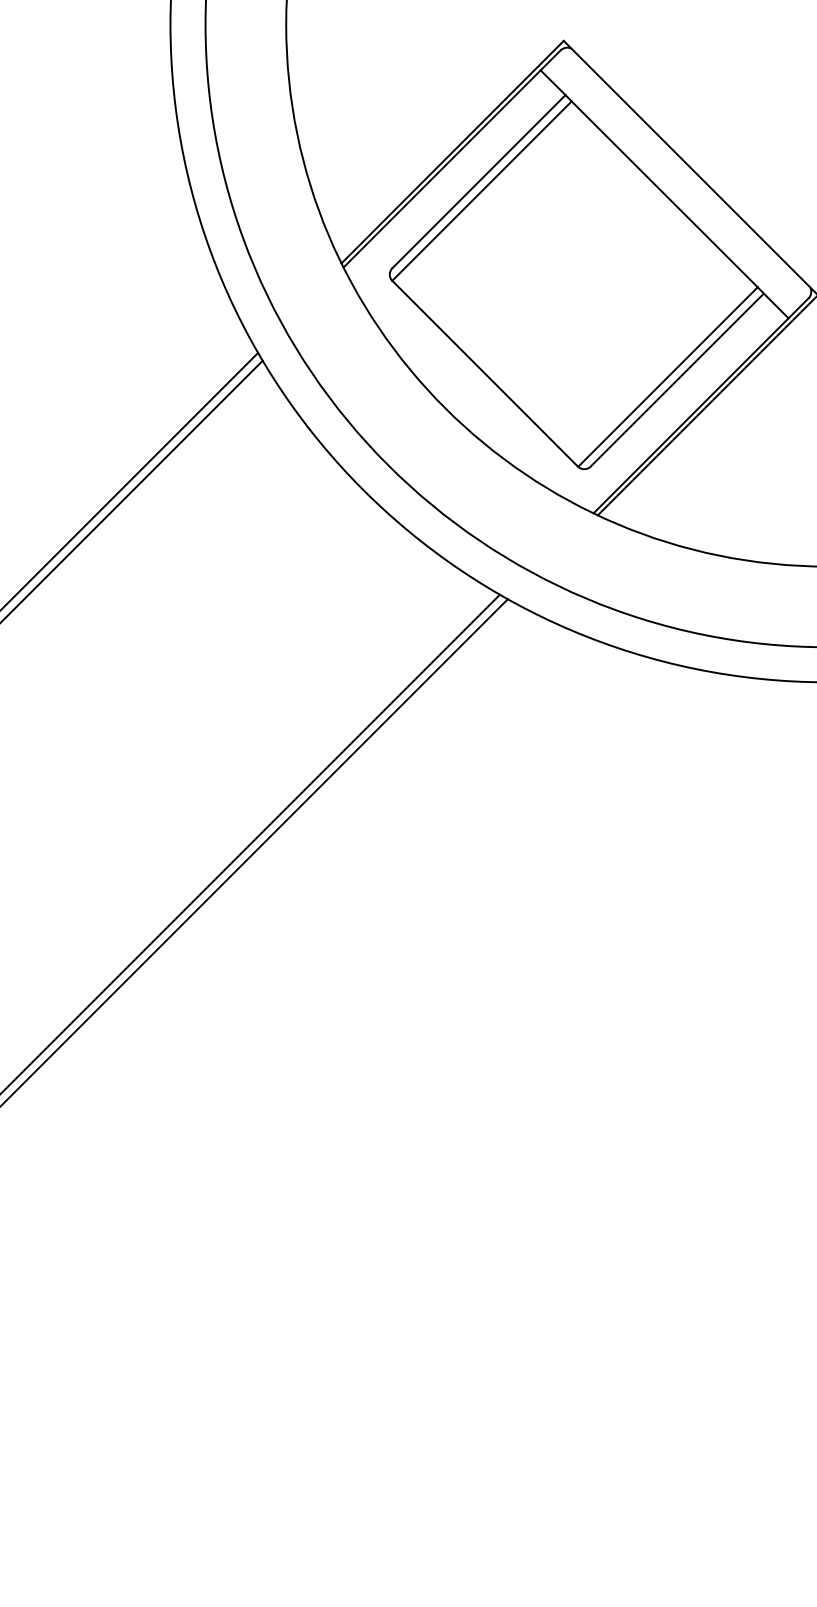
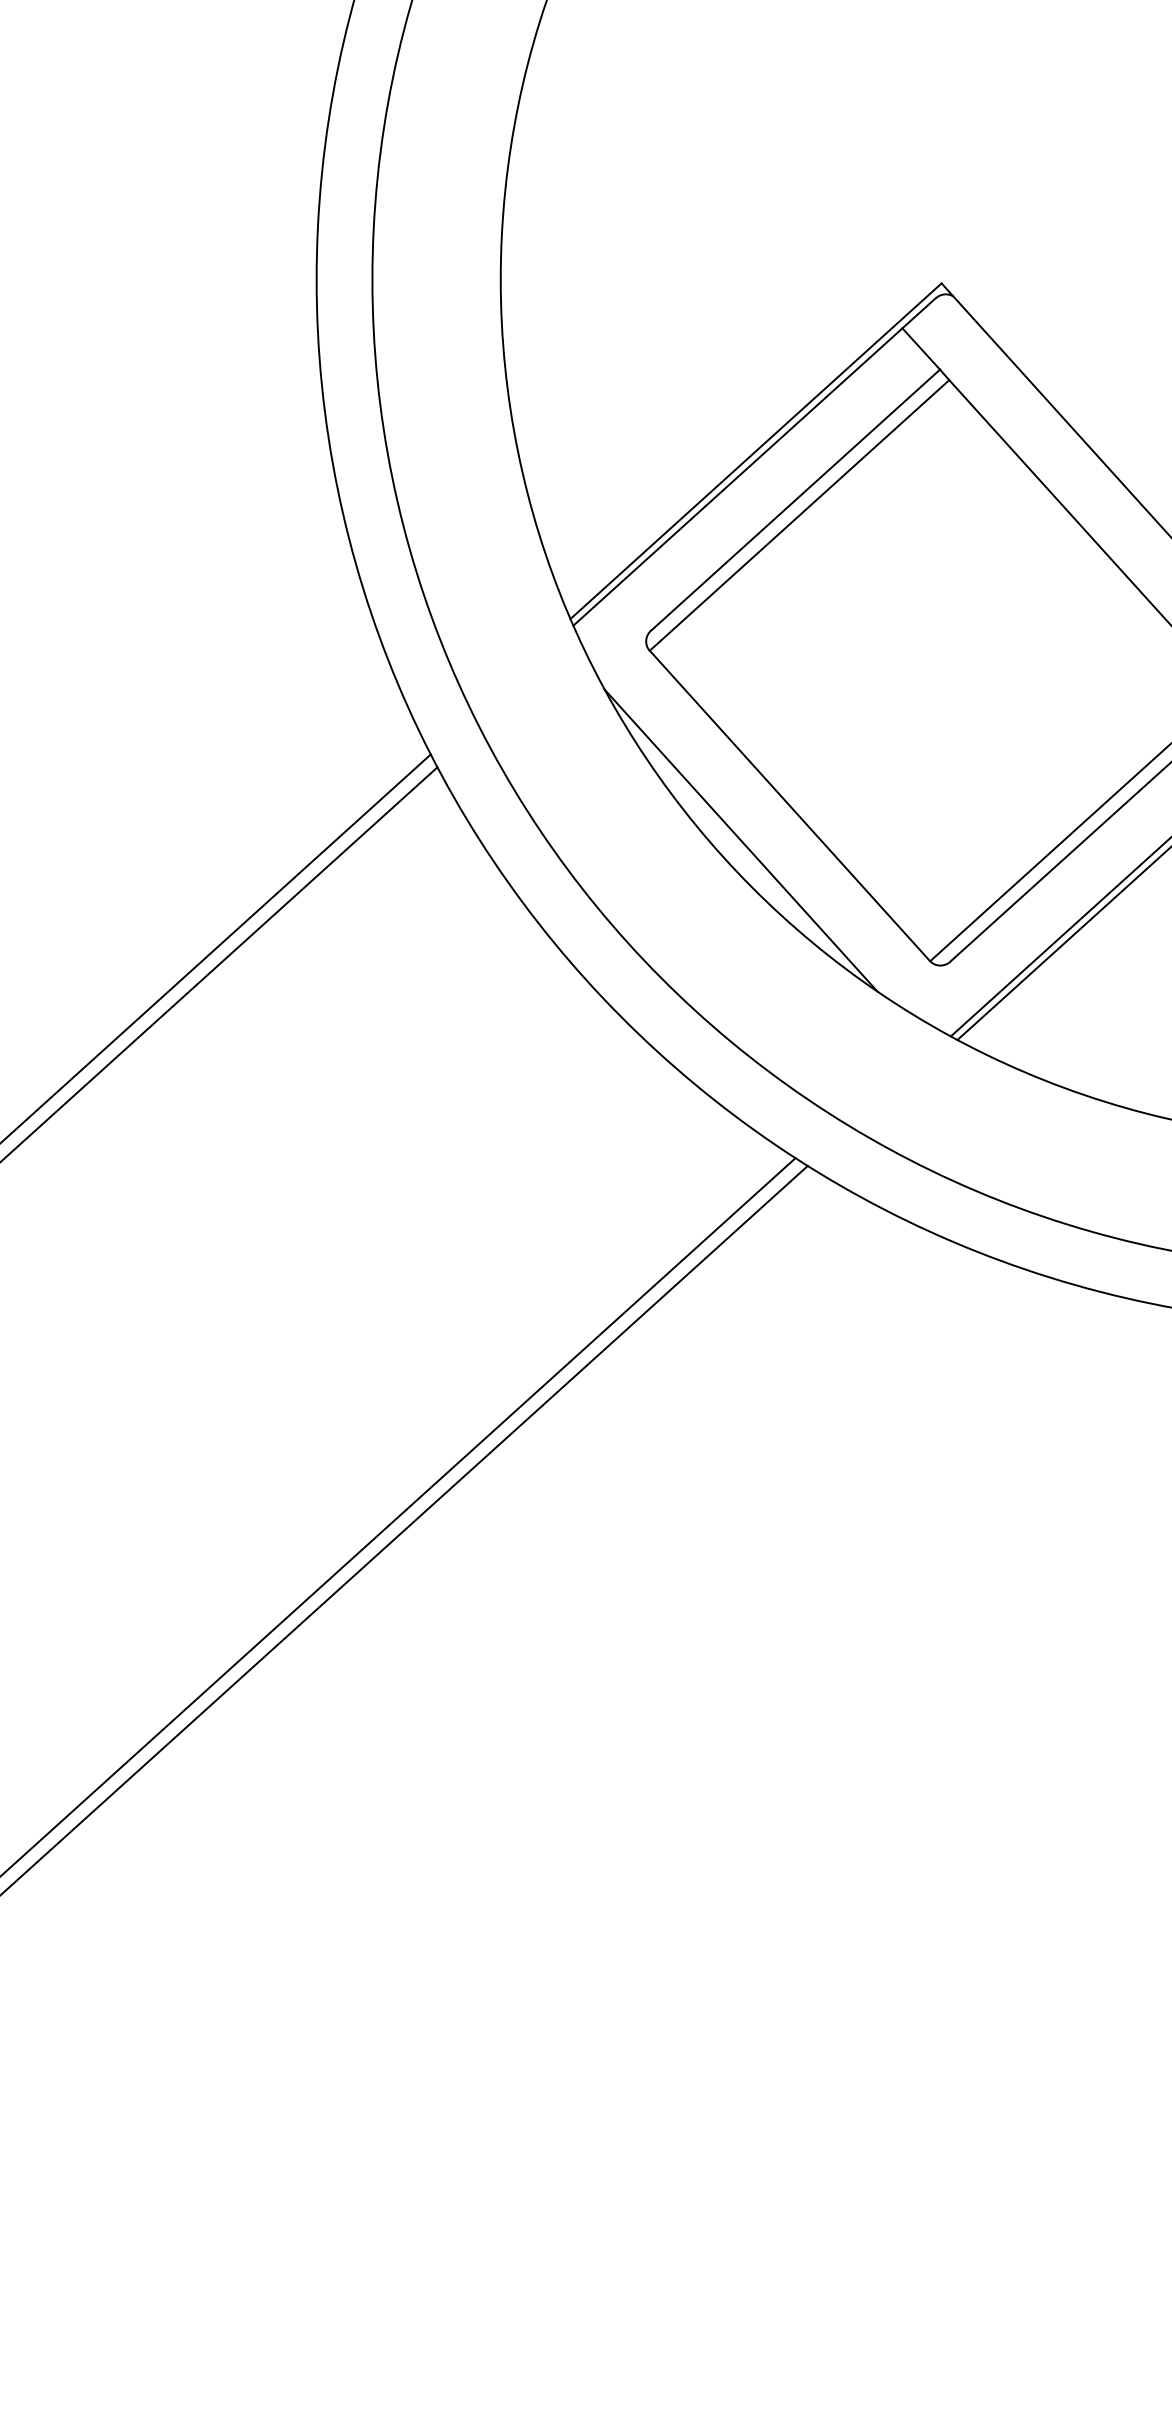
line: (455, 396) -> (740, 839), added

